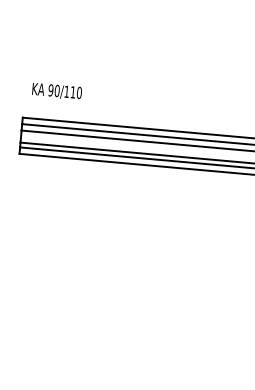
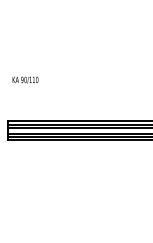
text: (57, 90) -> (25, 79), moved

